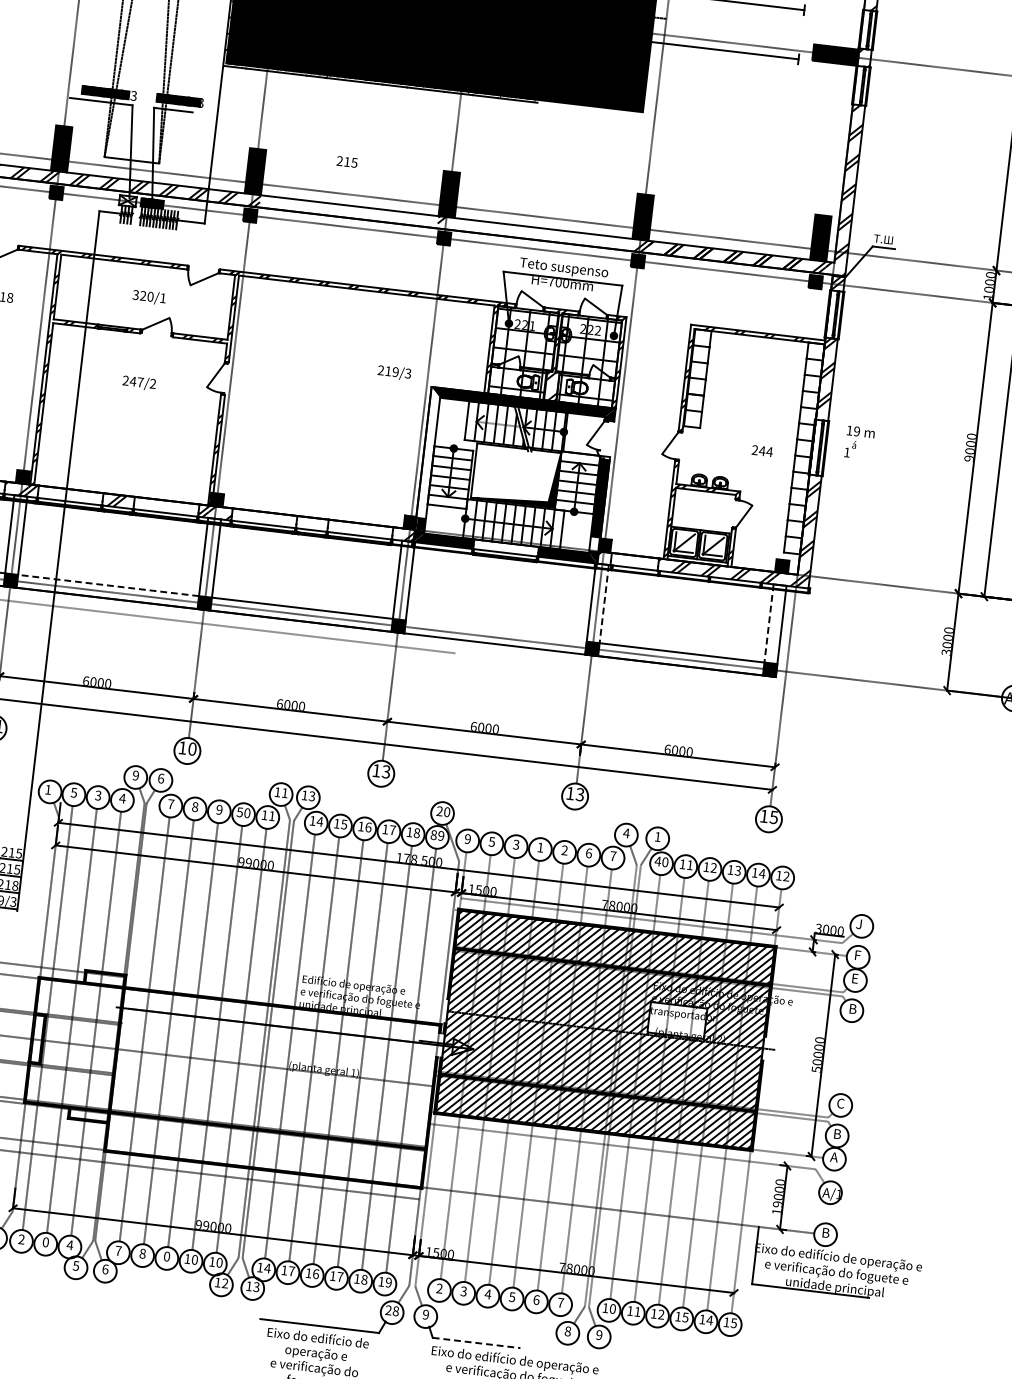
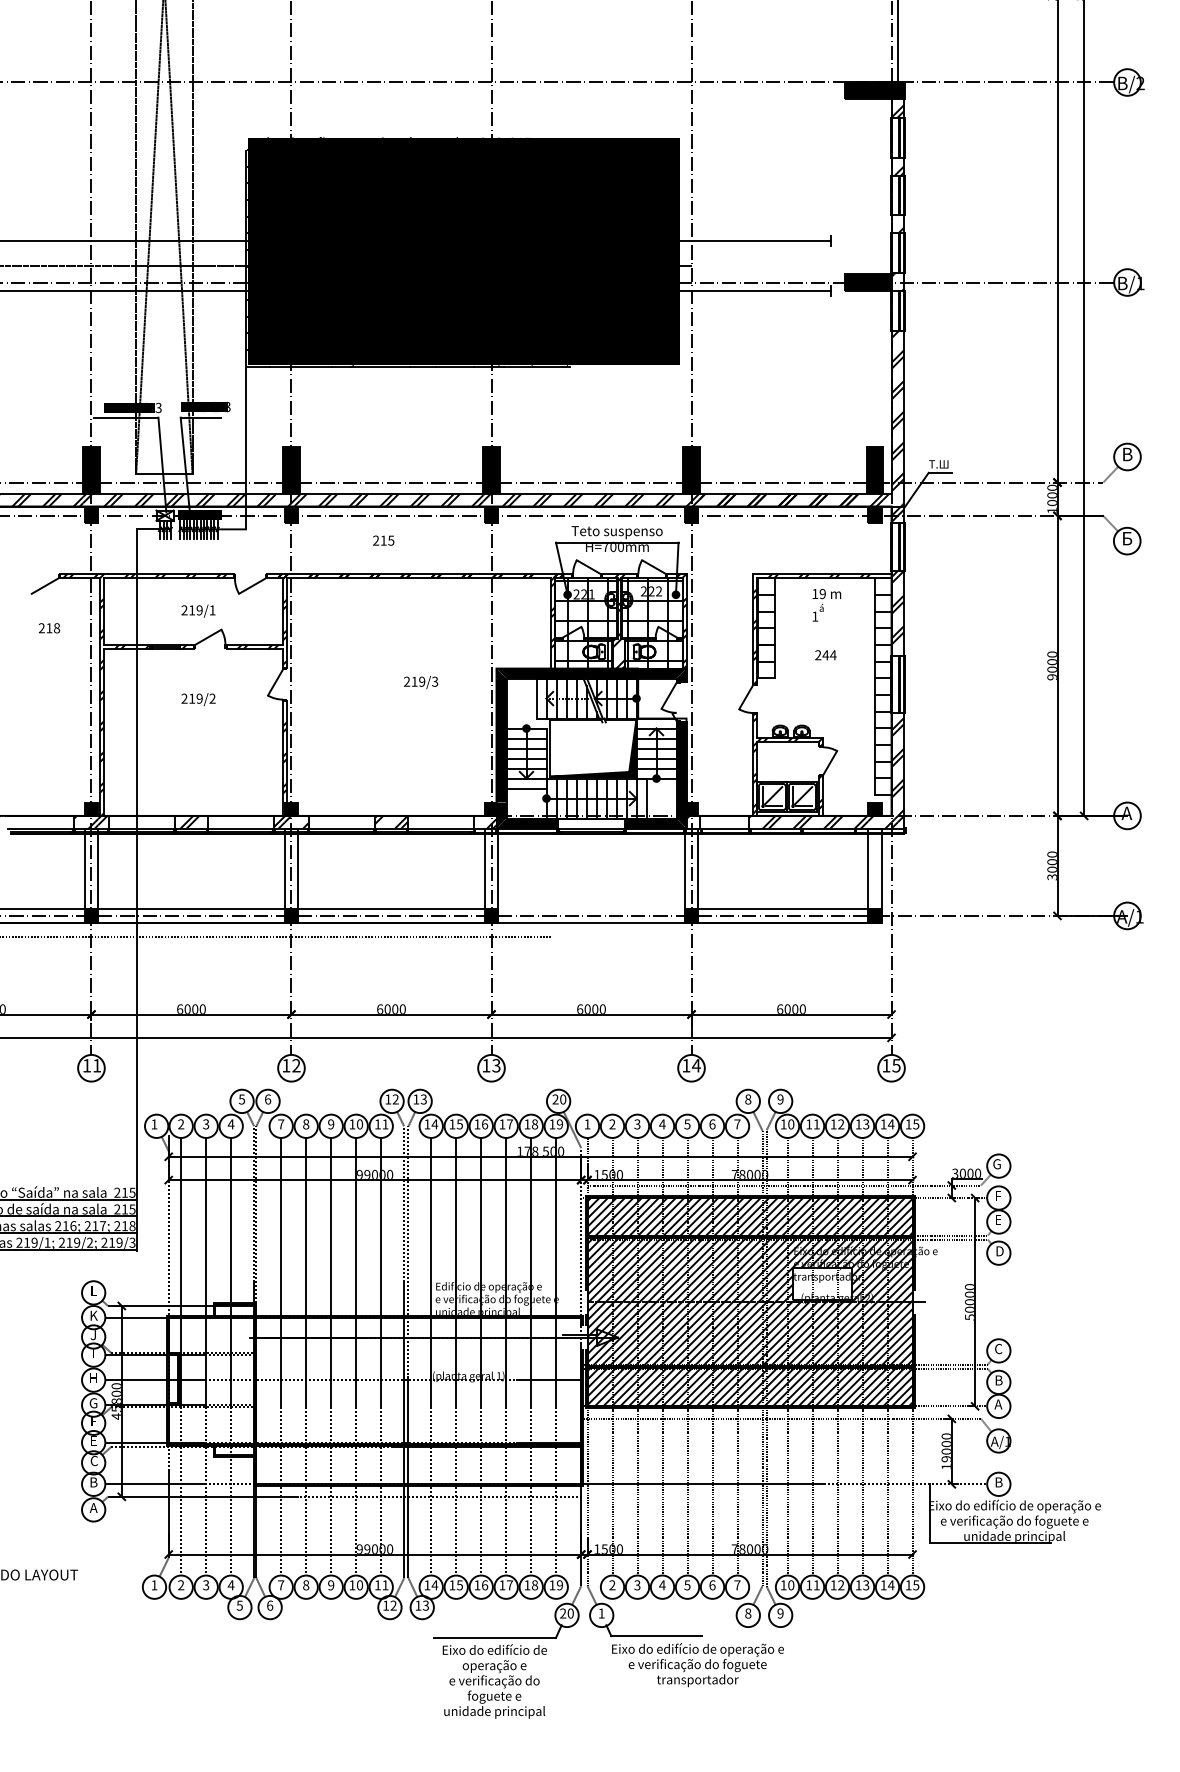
text: (347, 161) -> (383, 540), moved
fill: (170, 205) -> (209, 515), added
hatch: (349, 211) -> (391, 499), added
hatch: (540, 233) -> (588, 499), added
text: (142, 295) -> (191, 610), 320/1 -> 219/1
text: (394, 372) -> (421, 682), moved
text: (136, 381) -> (195, 698), 247/2 -> 219/2
text: (859, 442) -> (826, 604), moved
text: (762, 451) -> (825, 655), moved
fill: (428, 452) -> (501, 735), added
hatch: (312, 523) -> (391, 821), added
fill: (594, 543) -> (680, 808), added
line: (107, 585) -> (190, 909), dashed -> solid
line: (604, 604) -> (698, 869), dashed -> solid
line: (769, 624) -> (868, 869), dashed -> solid
text: (192, 748) -> (296, 1065), 10 -> 12
text: (135, 775) -> (241, 1099), 9 -> 5
text: (74, 792) -> (181, 1124), 5 -> 2
text: (284, 793) -> (395, 1099), 11 -> 12
text: (579, 794) -> (695, 1065), 13 -> 14
text: (240, 812) -> (352, 1124), 50 -> 10
text: (625, 833) -> (747, 1099), 4 -> 8
text: (433, 835) -> (552, 1124), 89 -> 19
text: (657, 836) -> (780, 1099), 1 -> 9
text: (467, 839) -> (587, 1124), 9 -> 1
text: (492, 842) -> (612, 1124), 5 -> 2
text: (540, 847) -> (662, 1124), 1 -> 4
text: (564, 850) -> (687, 1124), 2 -> 5
text: (657, 861) -> (783, 1124), 40 -> 10
text: (786, 876) -> (916, 1124), 12 -> 15
text: (859, 924) -> (996, 1164), J -> G
text: (853, 1009) -> (1000, 1251), B -> D
text: (46, 1242) -> (206, 1585), 0 -> 3
text: (167, 1256) -> (331, 1585), 0 -> 9
text: (219, 1262) -> (385, 1585), 10 -> 11
text: (291, 1271) -> (459, 1585), 17 -> 15
text: (395, 1311) -> (570, 1613), 28 -> 20
text: (425, 1314) -> (601, 1613), 9 -> 1
text: (685, 1316) -> (866, 1584), 15 -> 13
line: (477, 1343) -> (657, 1636), dashed -> solid

